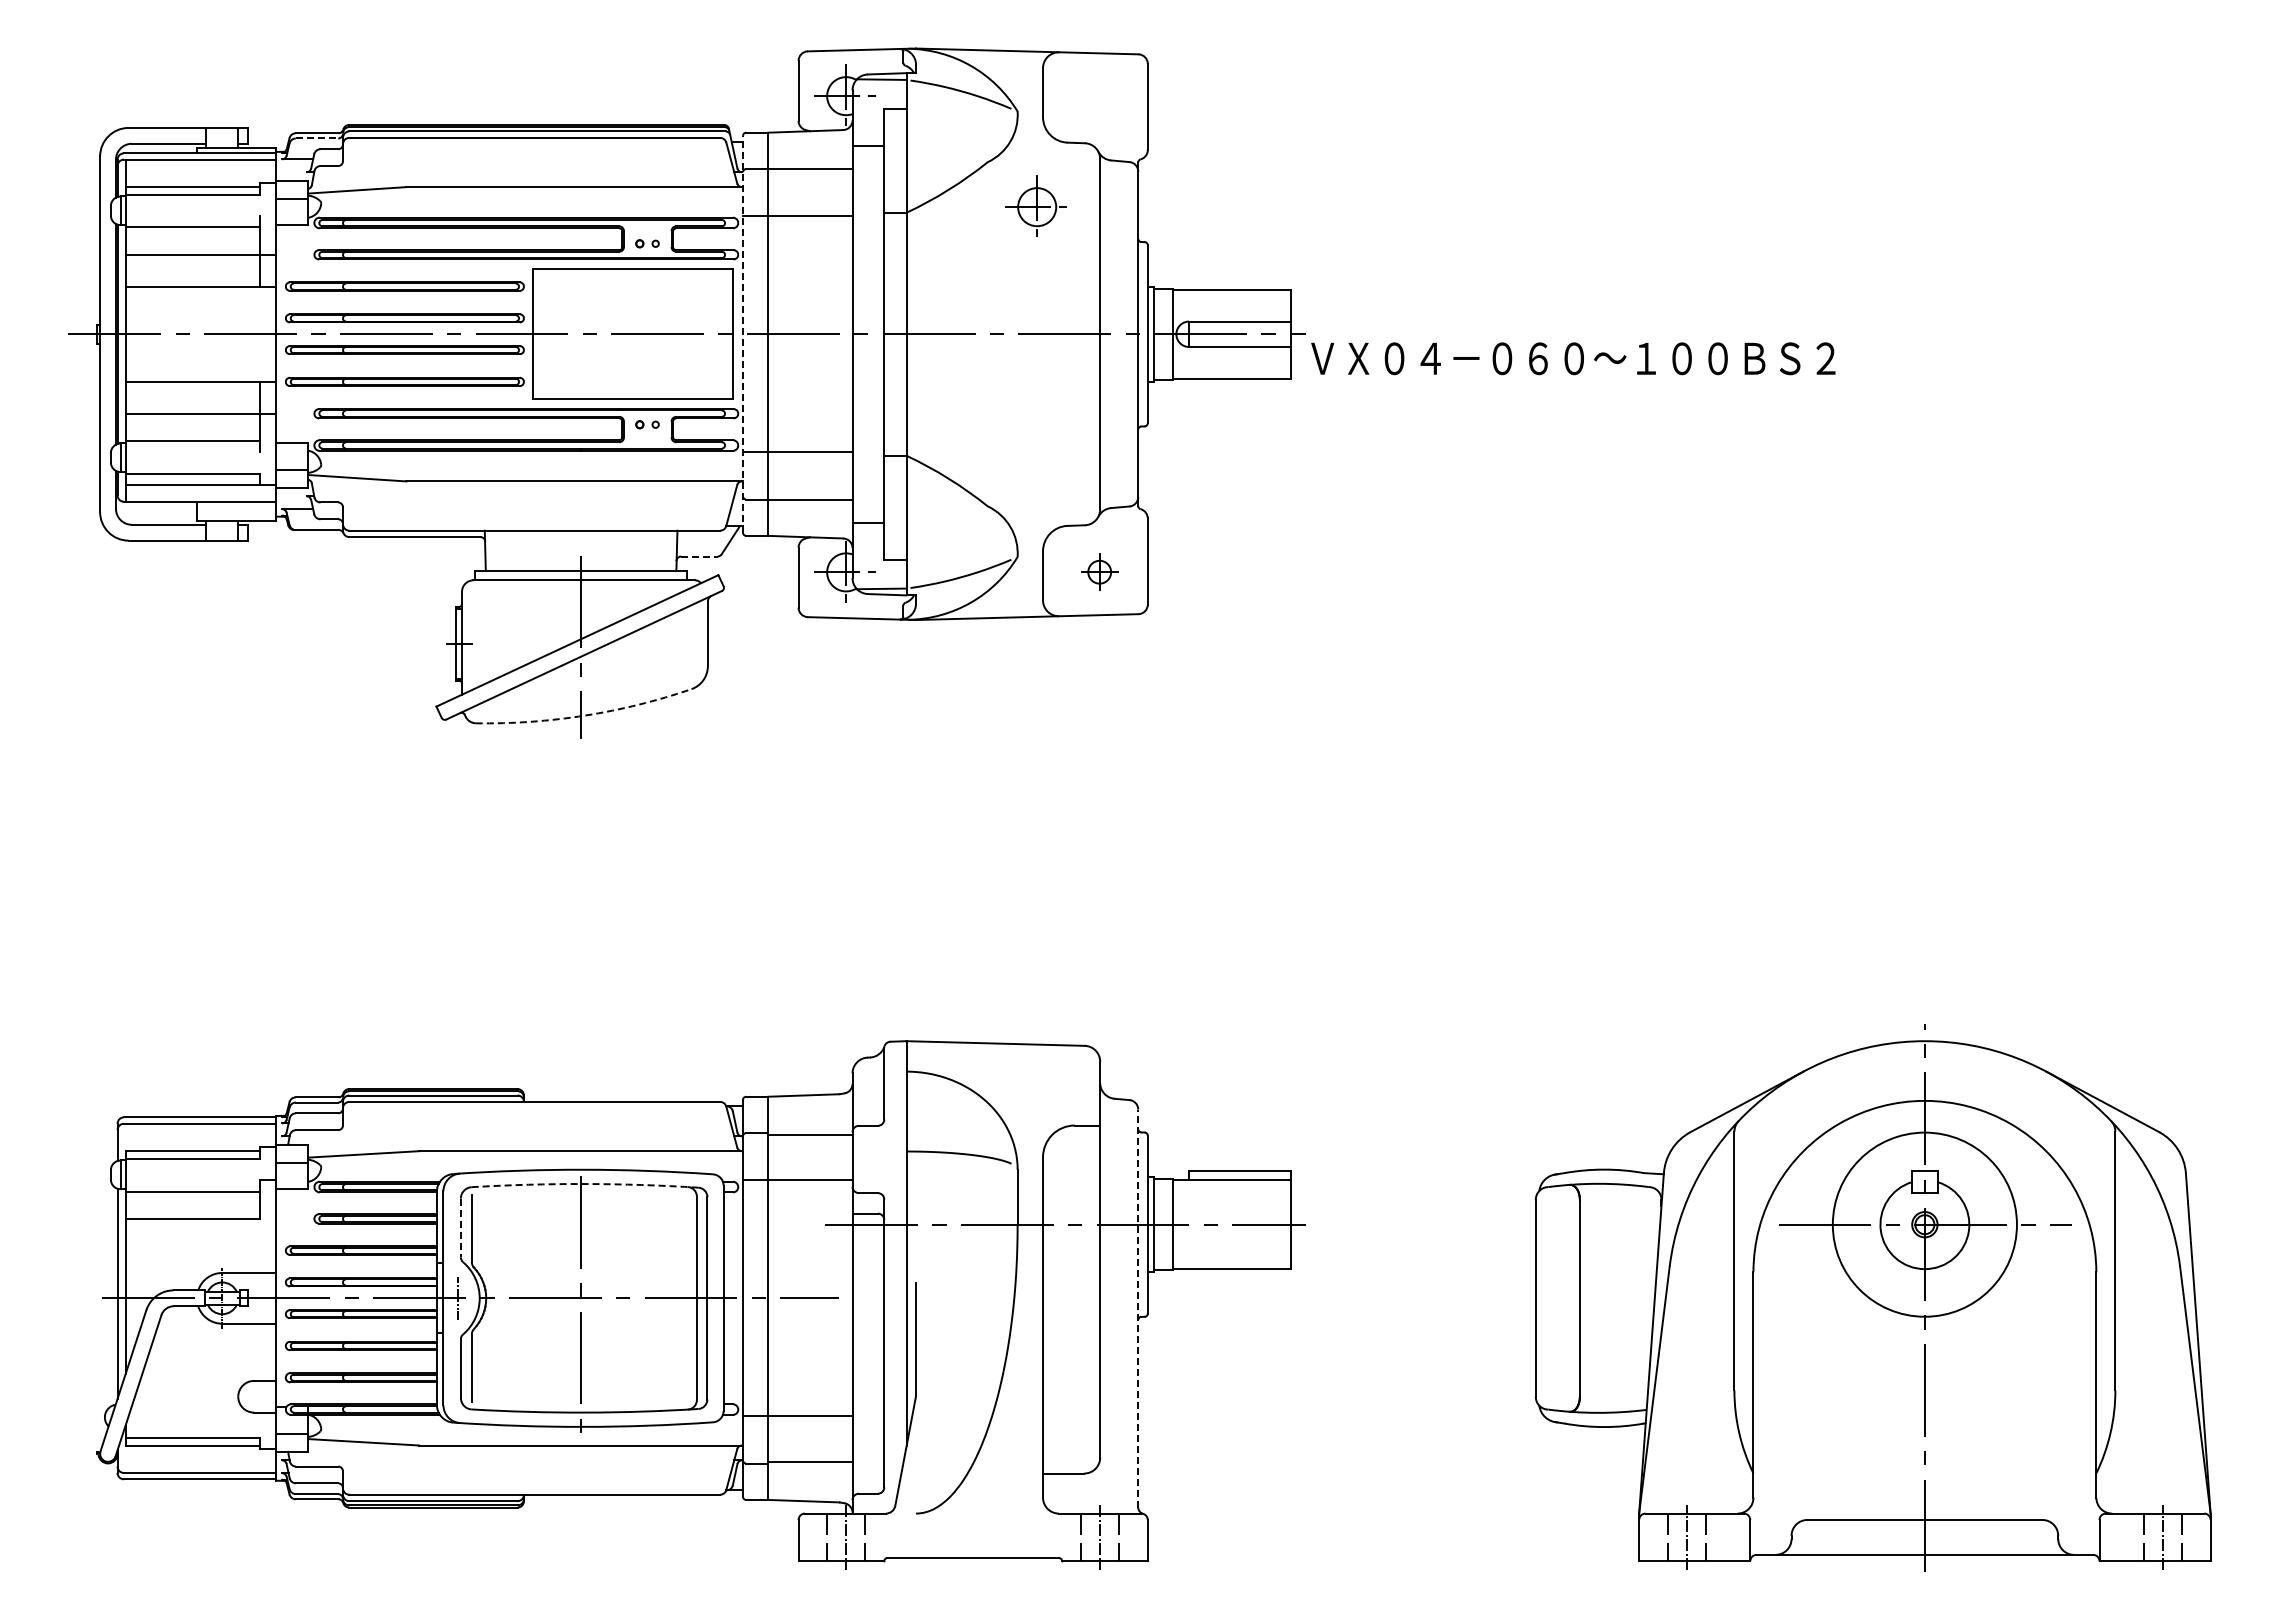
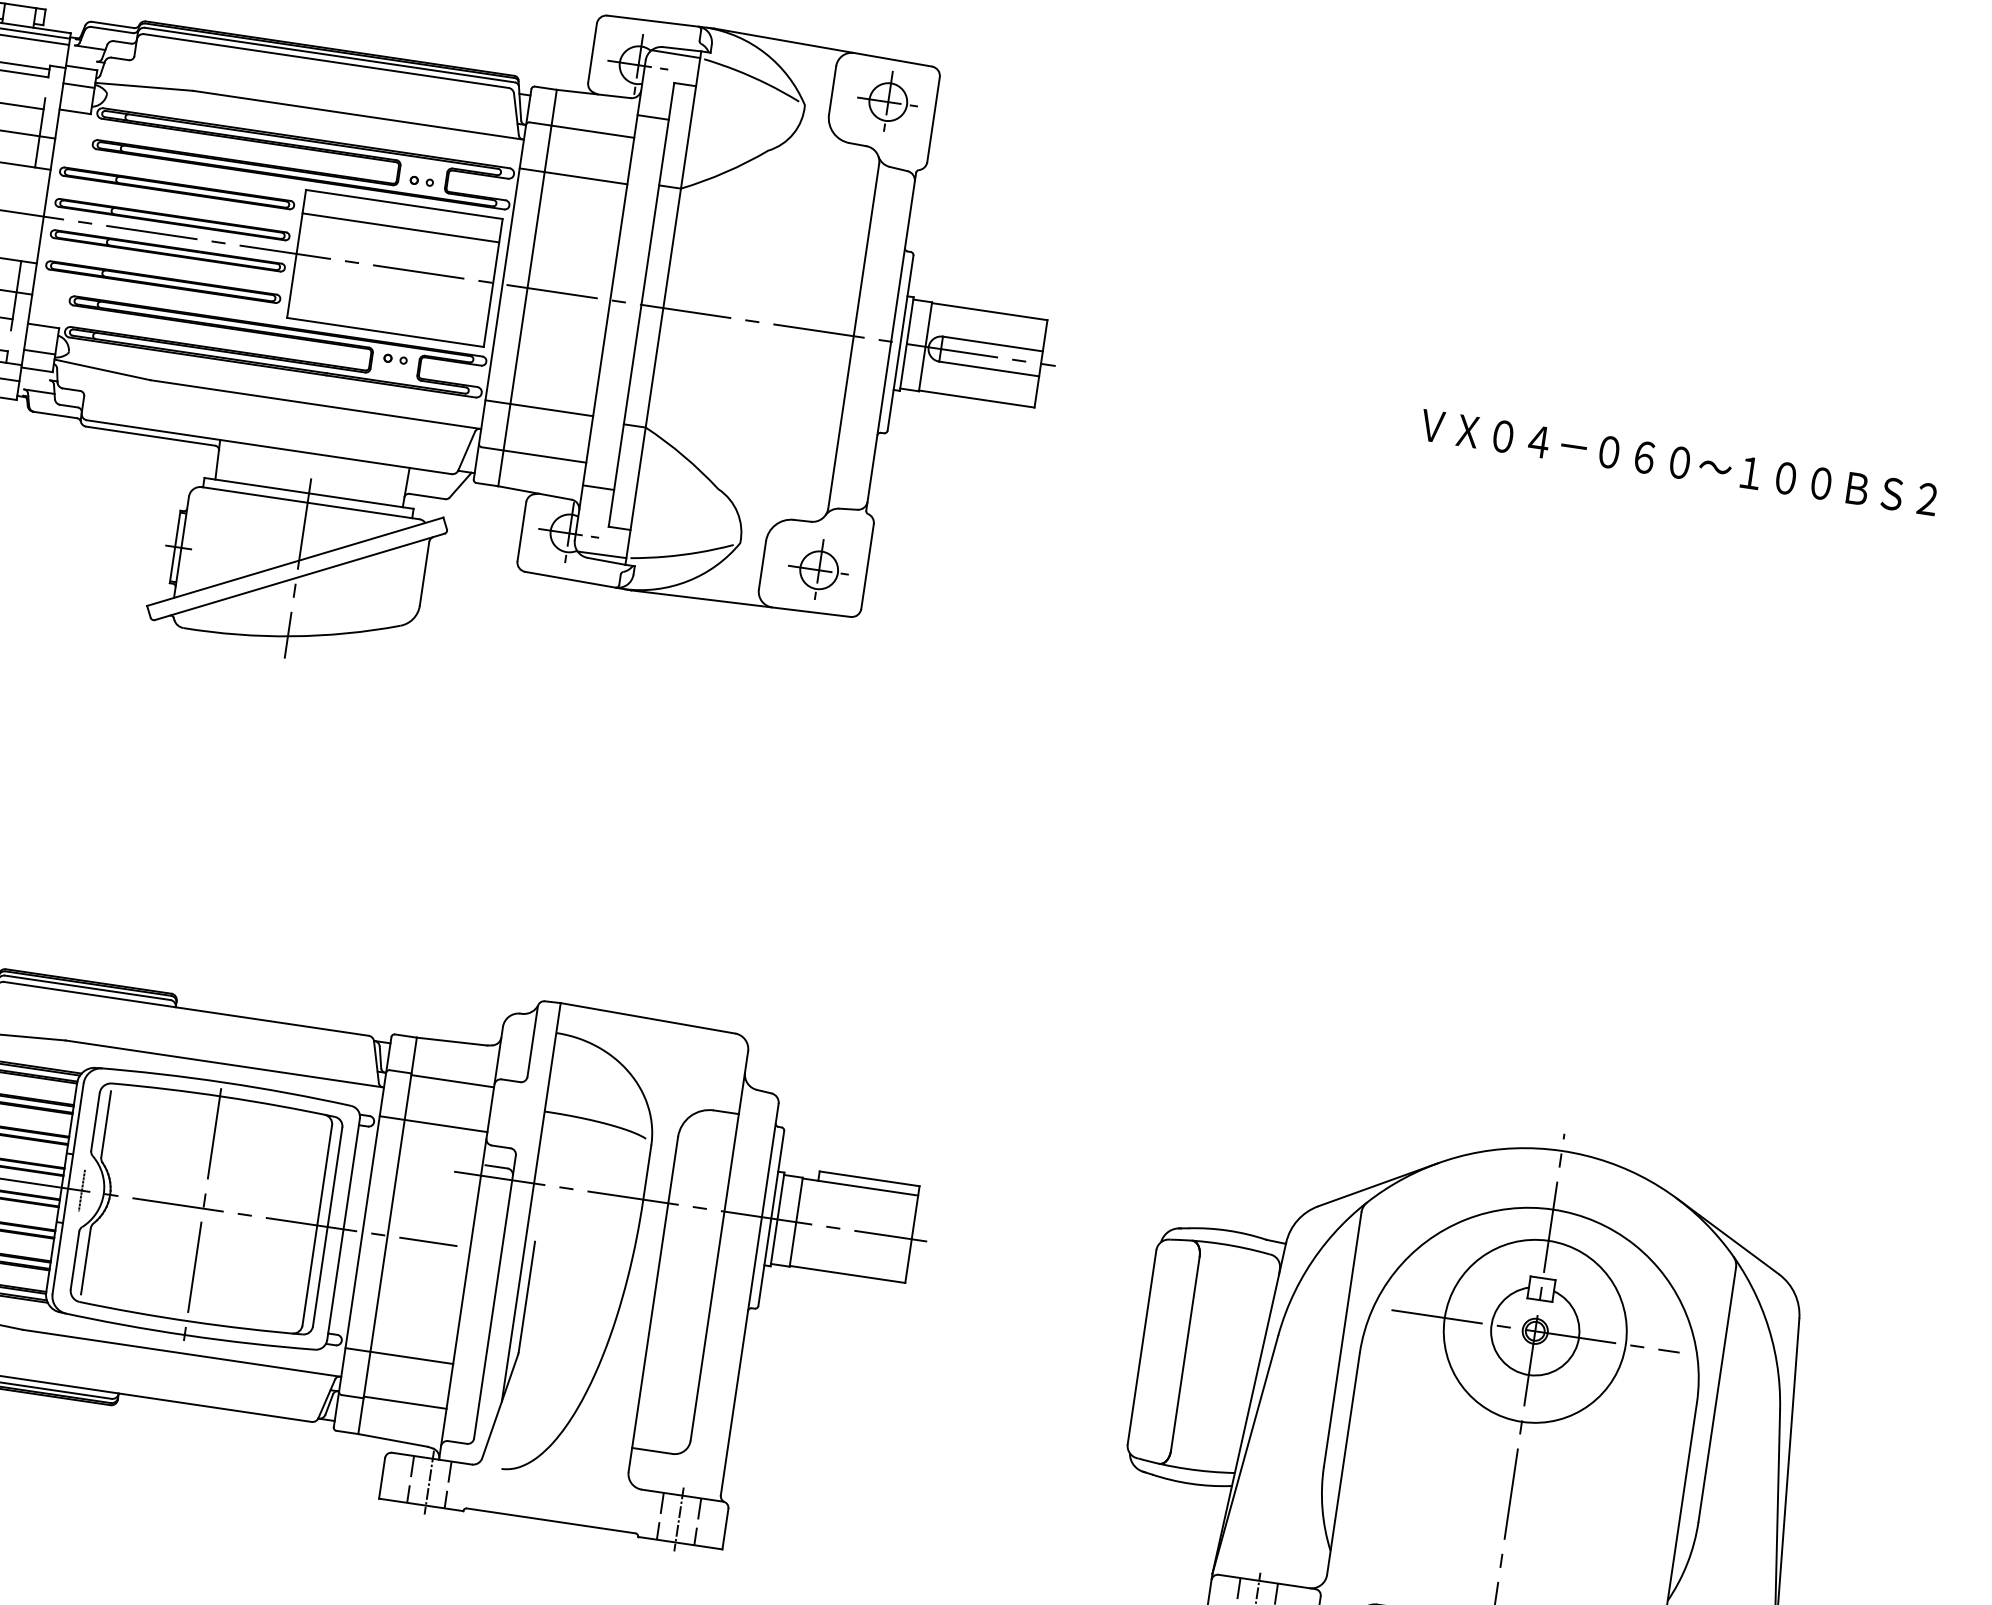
line: (317, 138) -> (112, 30), dashed -> solid
part: (1035, 205) -> (886, 100), moved
line: (633, 293) -> (400, 228), added
line: (743, 333) -> (503, 283), dashed -> solid
text: (1573, 358) -> (1679, 462), moved
line: (699, 556) -> (427, 496), dashed -> solid
part: (1098, 571) -> (817, 569), size x1.67
arc: (585, 715) -> (292, 636), dashed -> solid
arc: (585, 1184) -> (224, 1097), dashed -> solid
line: (460, 1228) -> (95, 1122), dashed -> solid
line: (1138, 1308) -> (749, 1299), dashed -> solid

